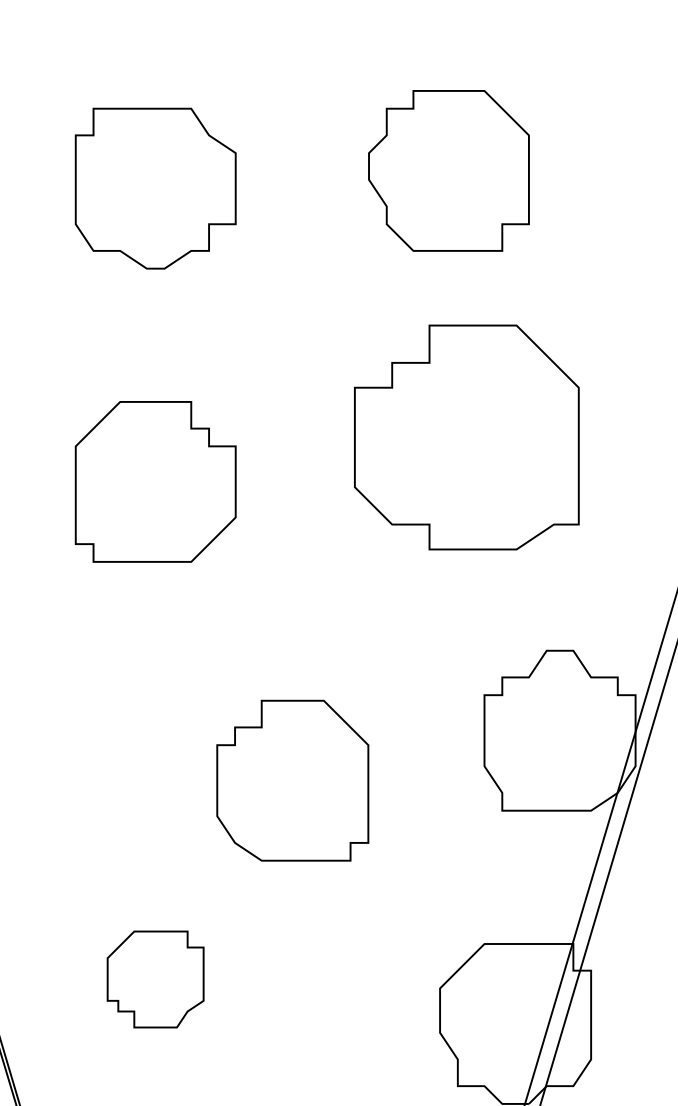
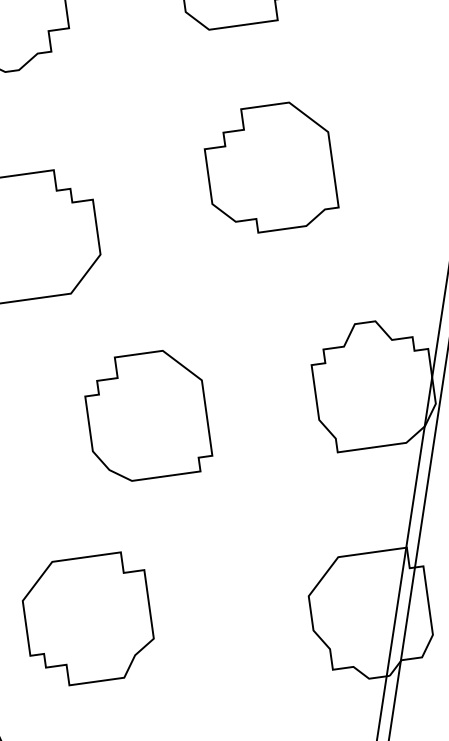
part: (466, 437) -> (270, 168), size x0.71
part: (292, 780) -> (147, 415), moved
part: (155, 979) -> (88, 619), size x1.67

